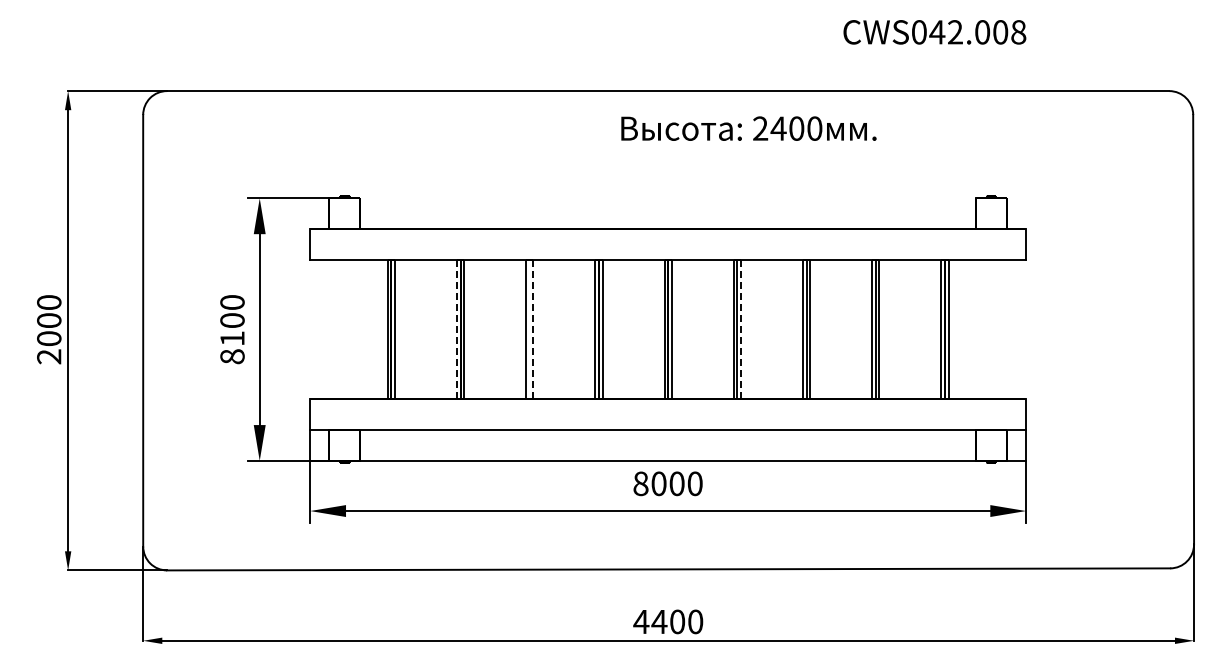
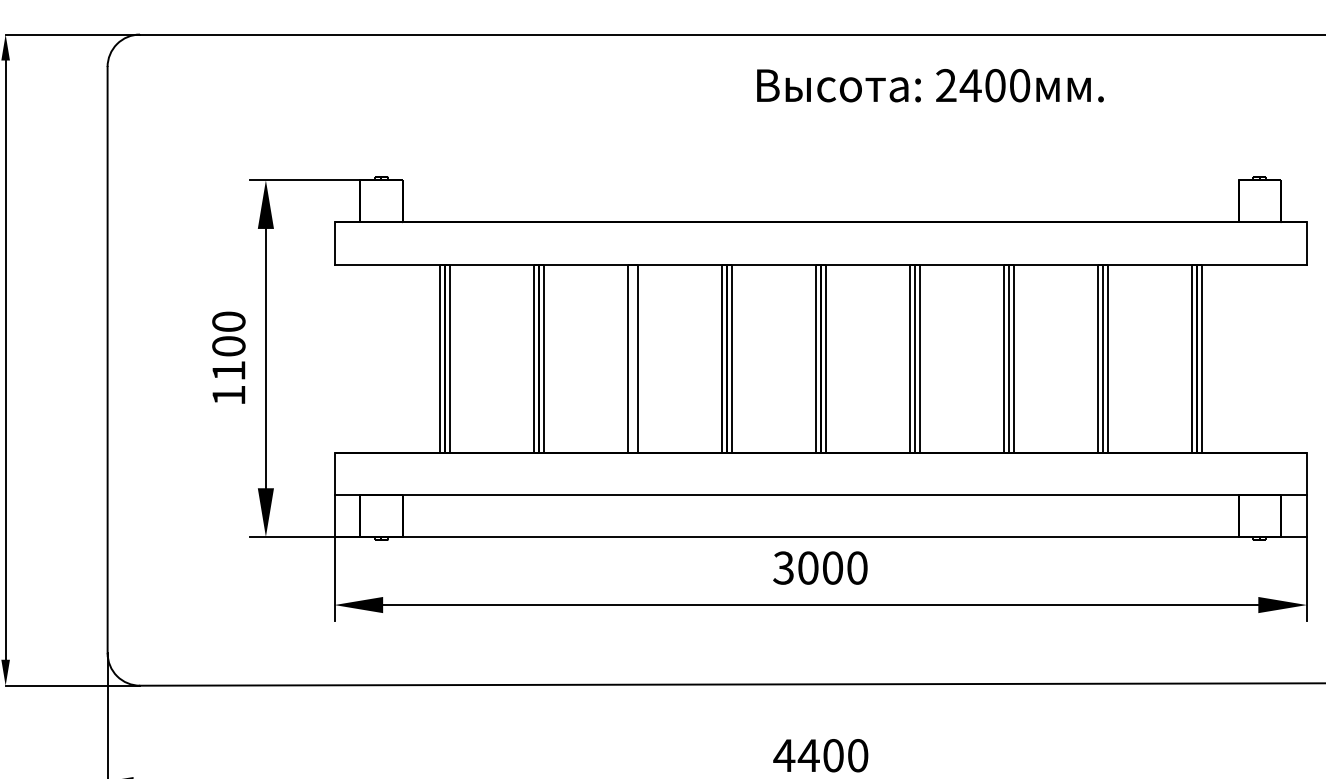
line: (533, 329) -> (637, 358), dashed -> solid
line: (741, 329) -> (920, 358), dashed -> solid
line: (456, 330) -> (533, 359), dashed -> solid
text: (232, 356) -> (228, 395), 8100 -> 1100
text: (640, 483) -> (783, 567), 8000 -> 3000

